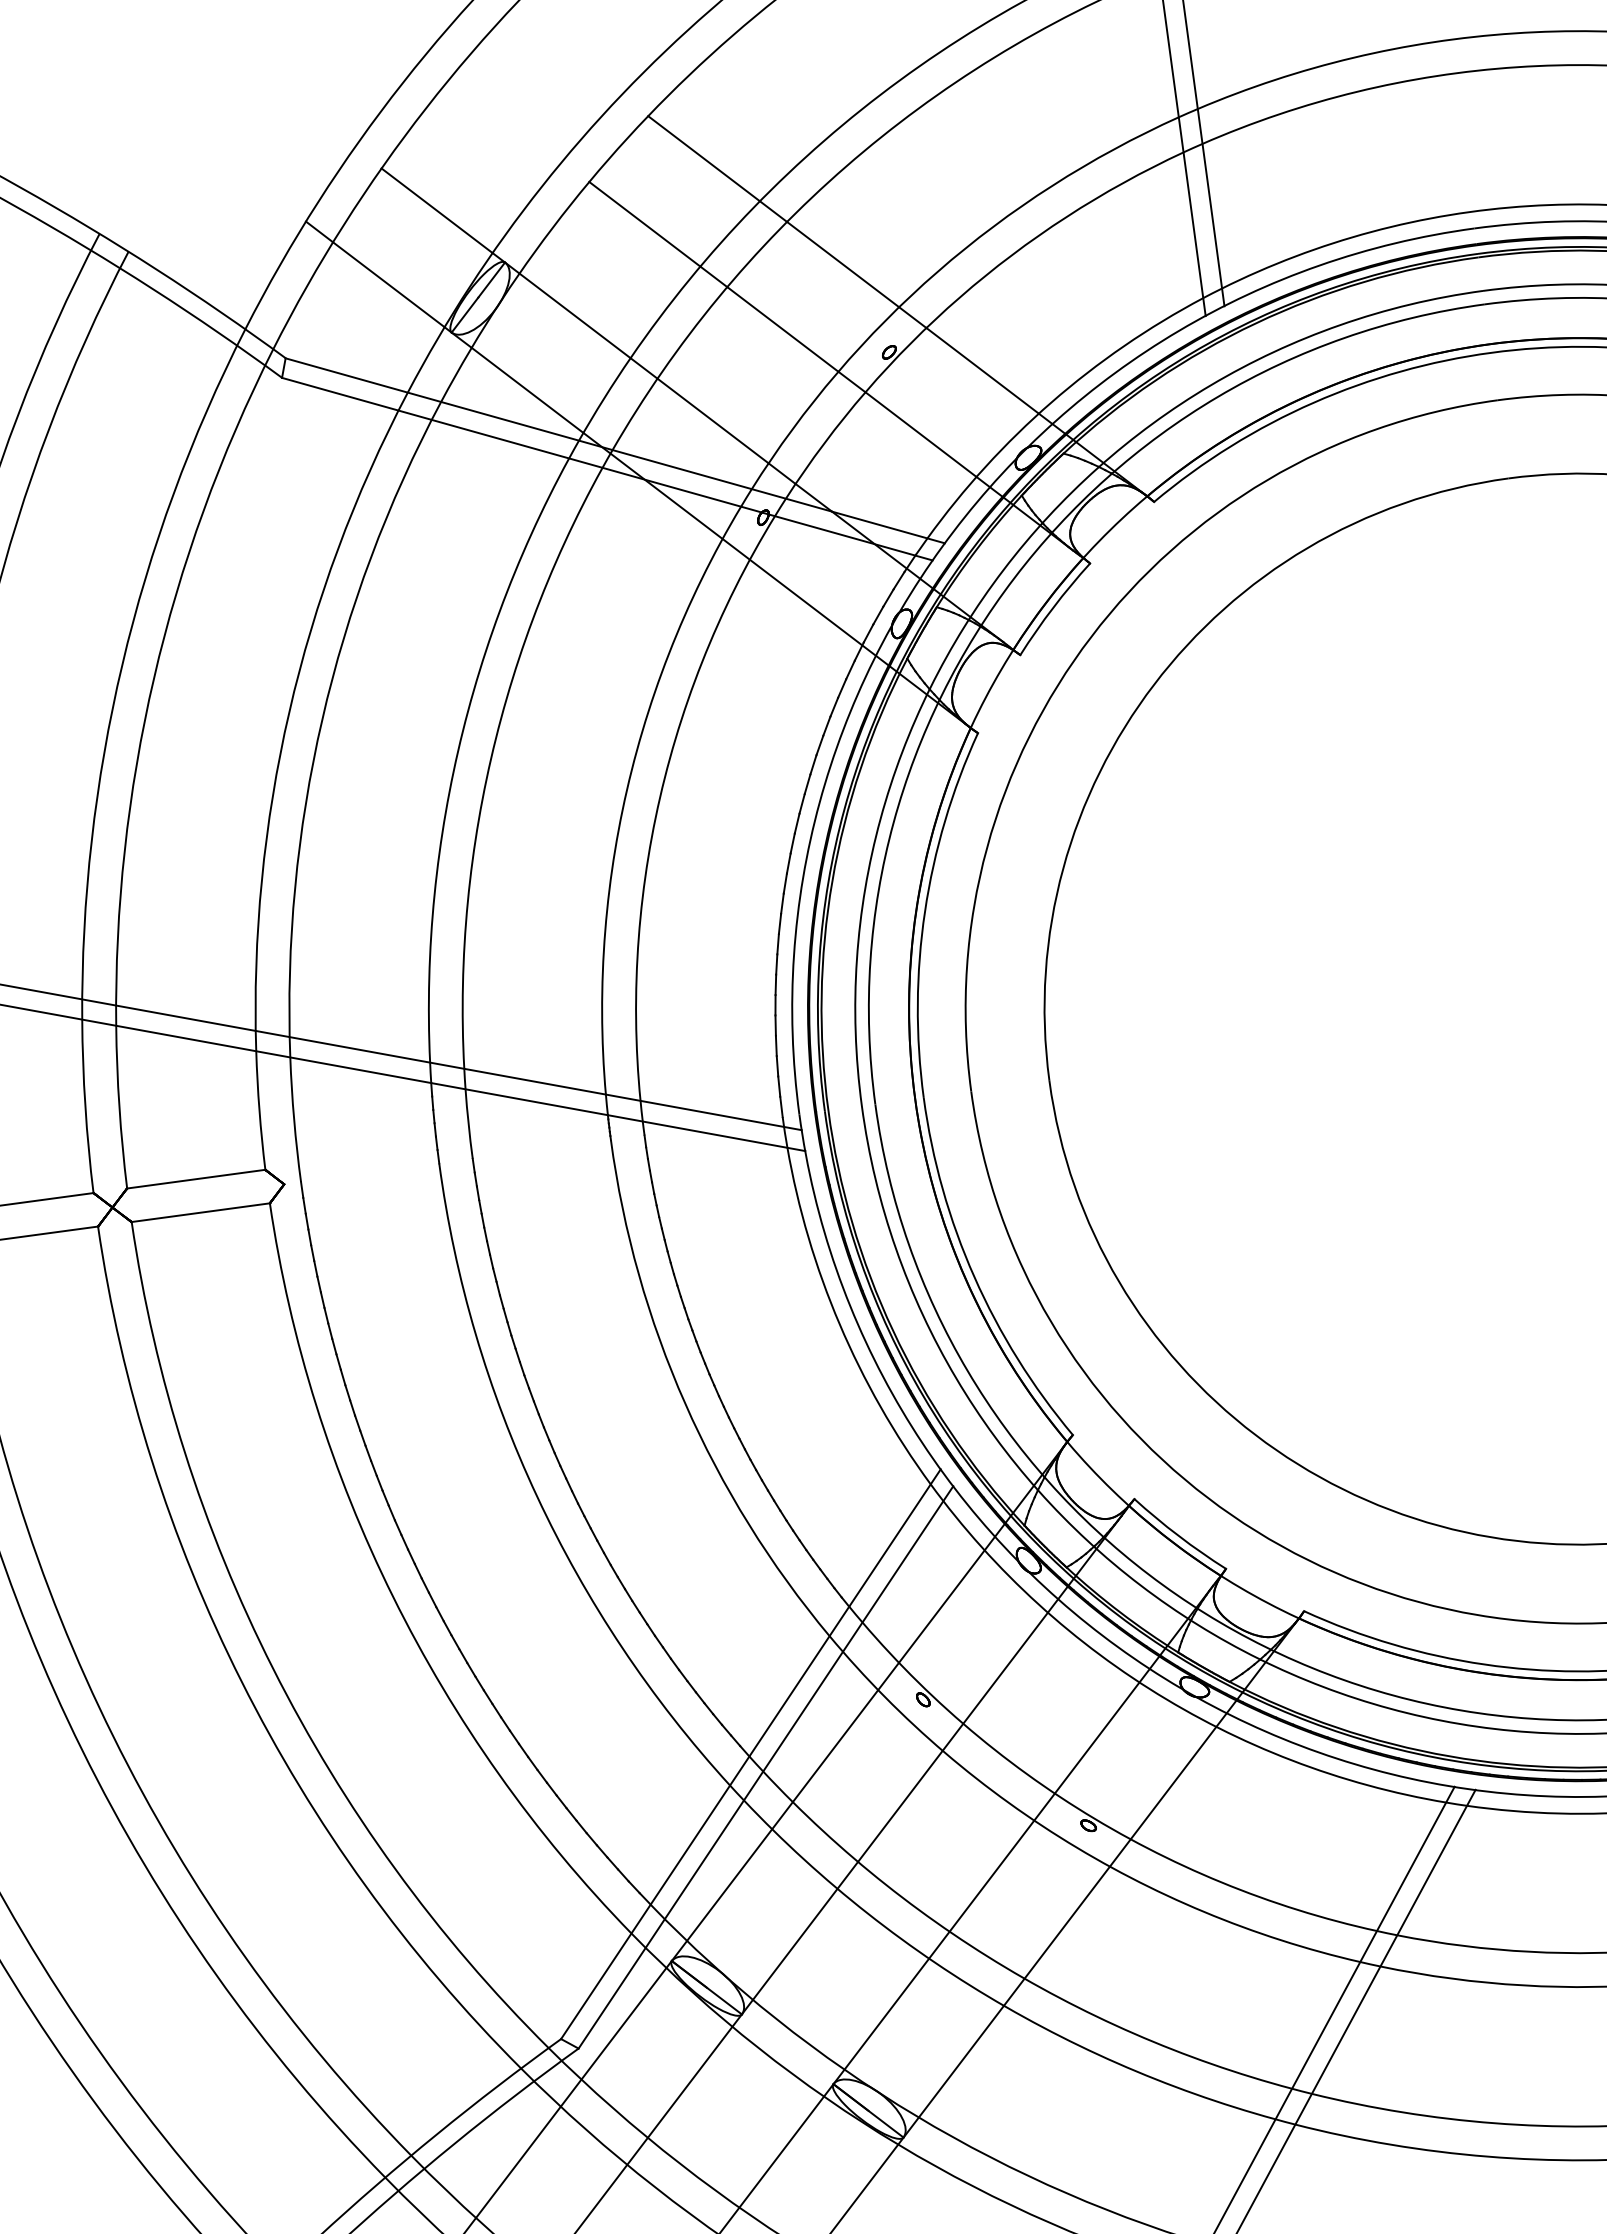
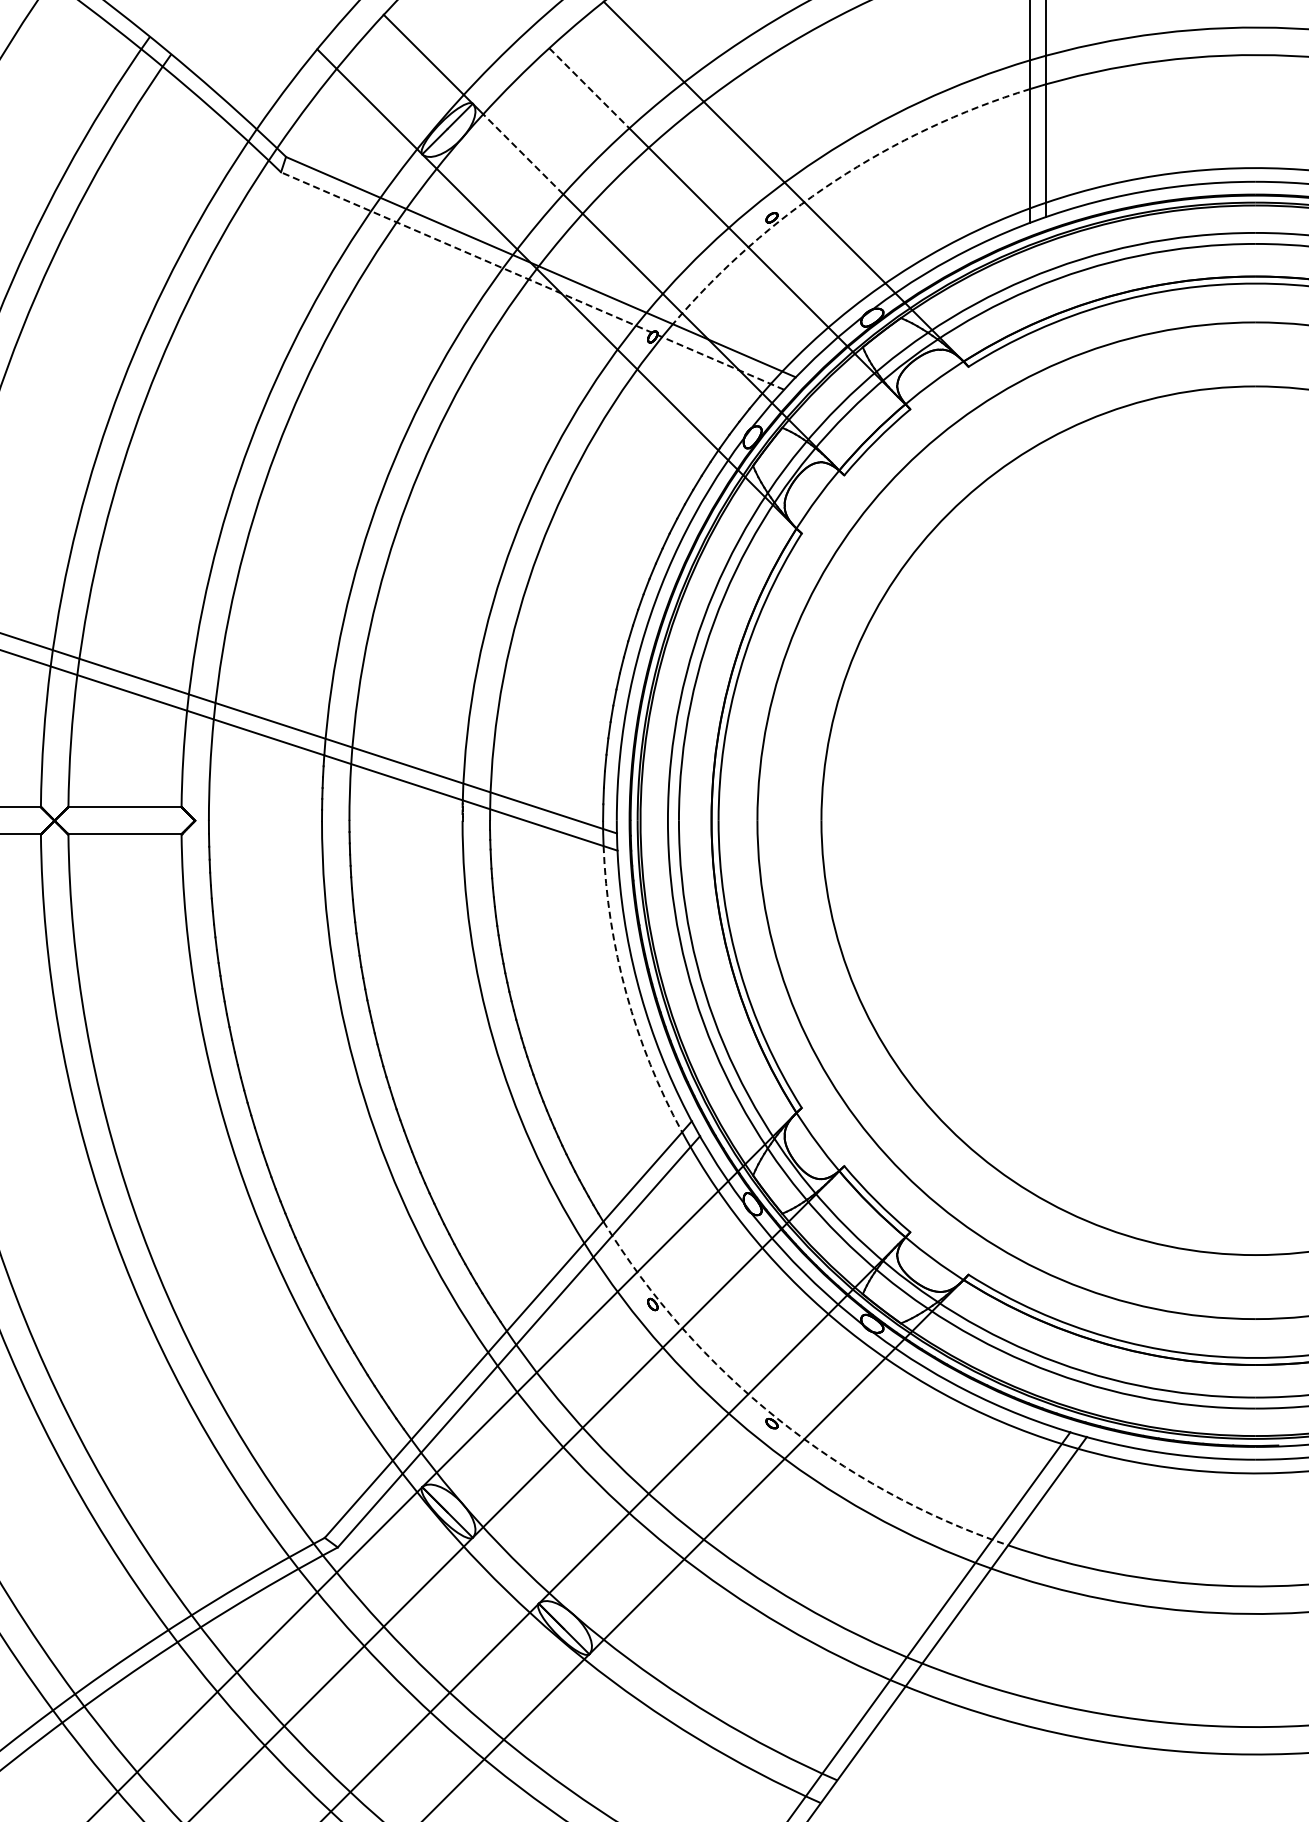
line: (645, 224) -> (589, 88), solid -> dashed
arc: (959, 297) -> (834, 181), solid -> dashed
line: (575, 316) -> (523, 154), solid -> dashed
line: (607, 468) -> (532, 280), solid -> dashed
arc: (839, 1324) -> (626, 993), solid -> dashed
arc: (1094, 1818) -> (777, 1418), solid -> dashed

